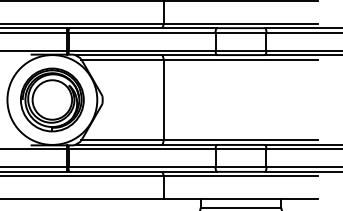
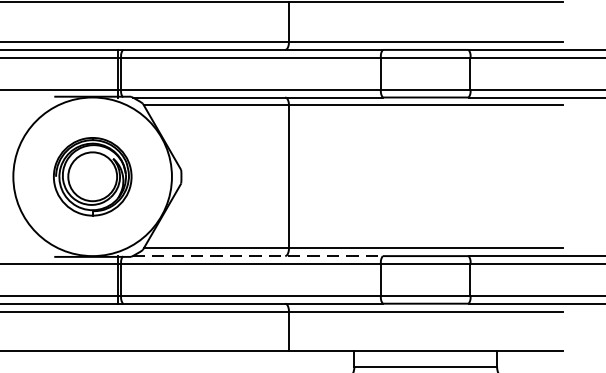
part: (52, 99) -> (92, 175), size x0.7
line: (145, 144) -> (257, 255), solid -> dashed

